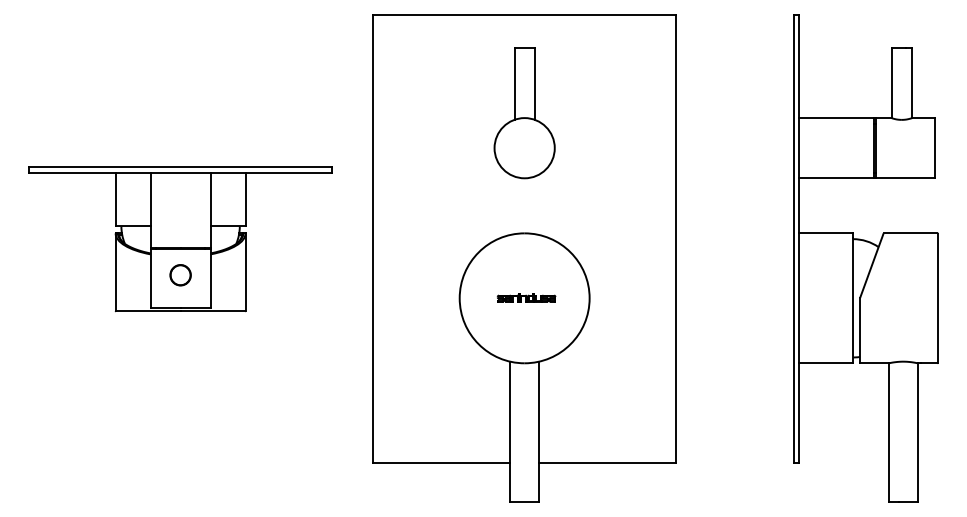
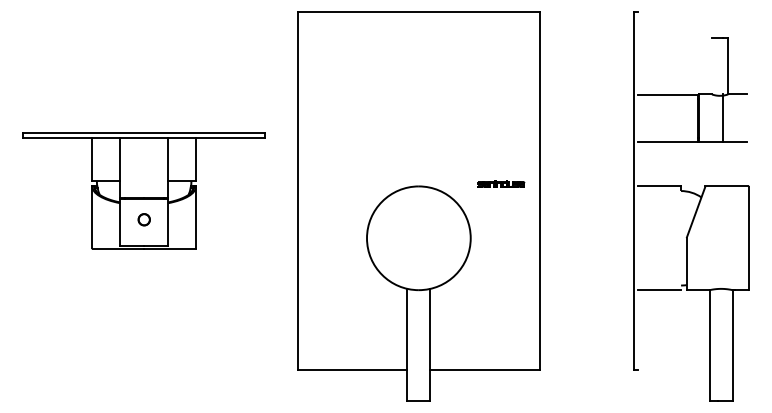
line: (892, 83) -> (712, 66), removed
part: (524, 113) -> (418, 90), removed
line: (935, 148) -> (722, 118), moved
line: (799, 238) -> (638, 190), removed
part: (181, 274) -> (144, 219), size x0.7
part: (526, 297) -> (501, 183), moved
line: (853, 301) -> (681, 240), removed

